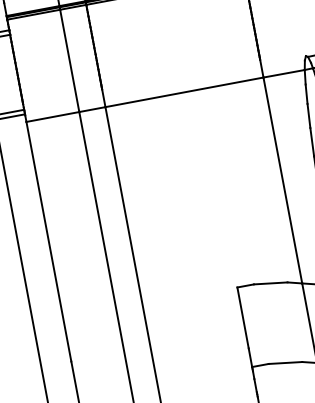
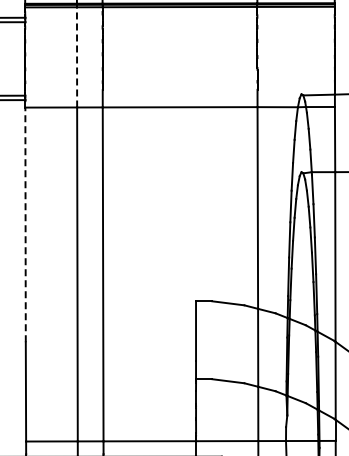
line: (70, 59) -> (77, 56), solid -> dashed
line: (48, 241) -> (25, 224), solid -> dashed

